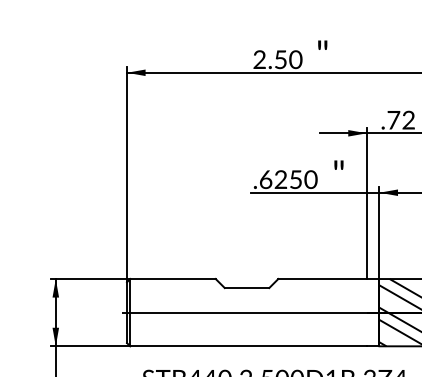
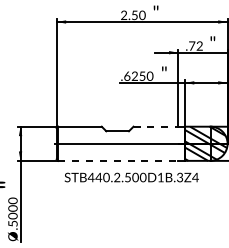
line: (323, 278) -> (156, 126), solid -> dashed
line: (248, 345) -> (118, 160), solid -> dashed

